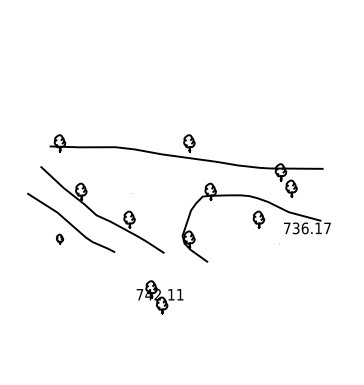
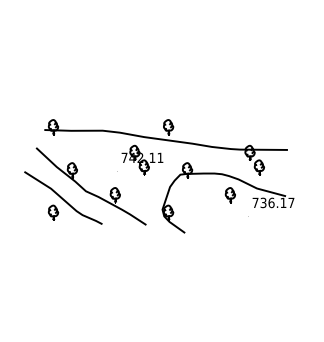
part: (59, 239) -> (53, 212), size x1.67
part: (159, 297) -> (141, 160), moved

